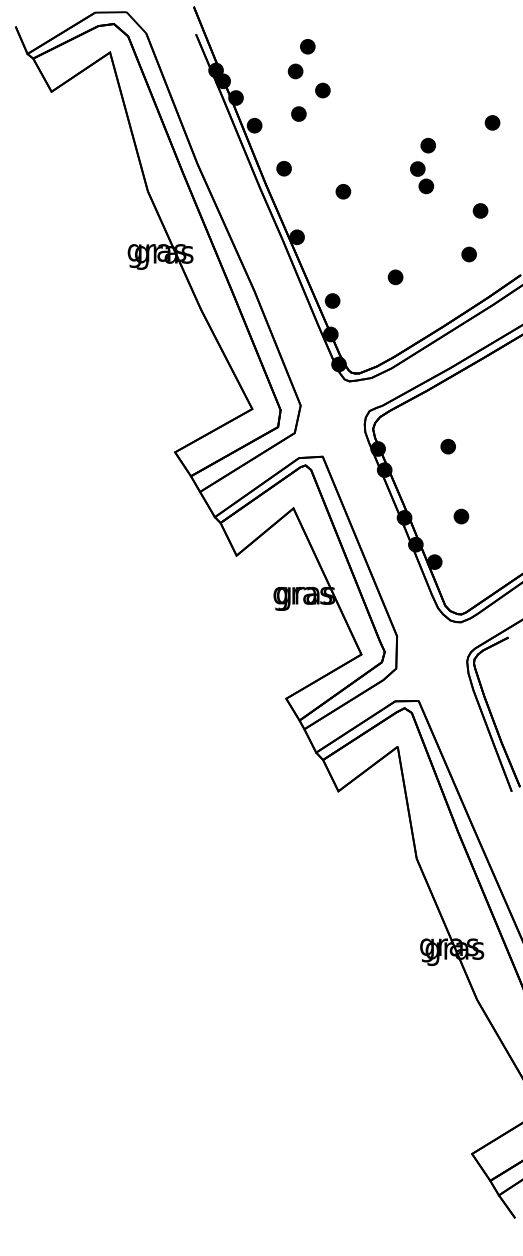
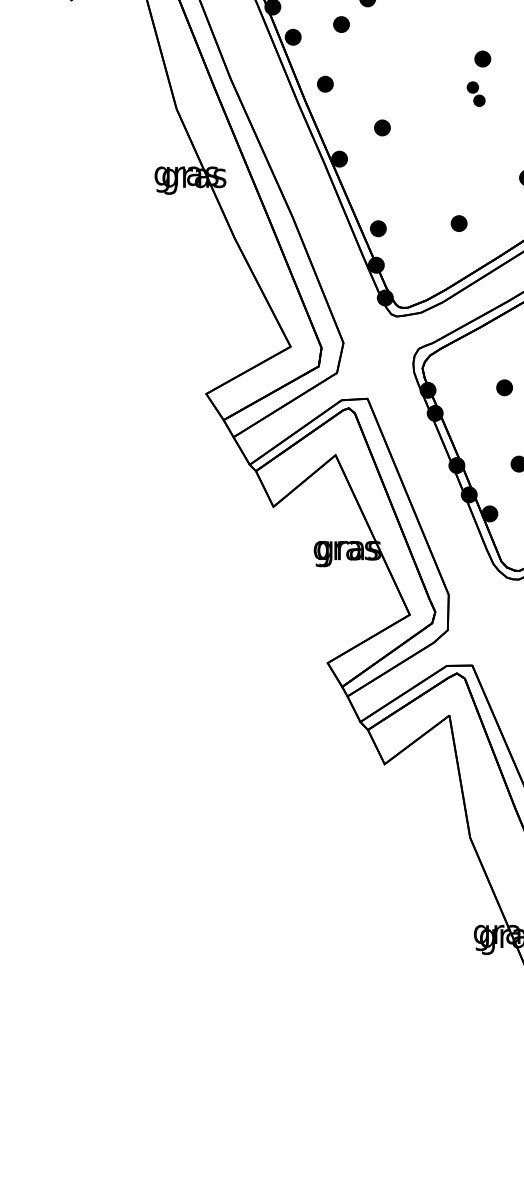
part: (422, 177) -> (476, 93), size x0.7
part: (343, 191) -> (382, 127), moved
part: (395, 277) -> (459, 223), moved

